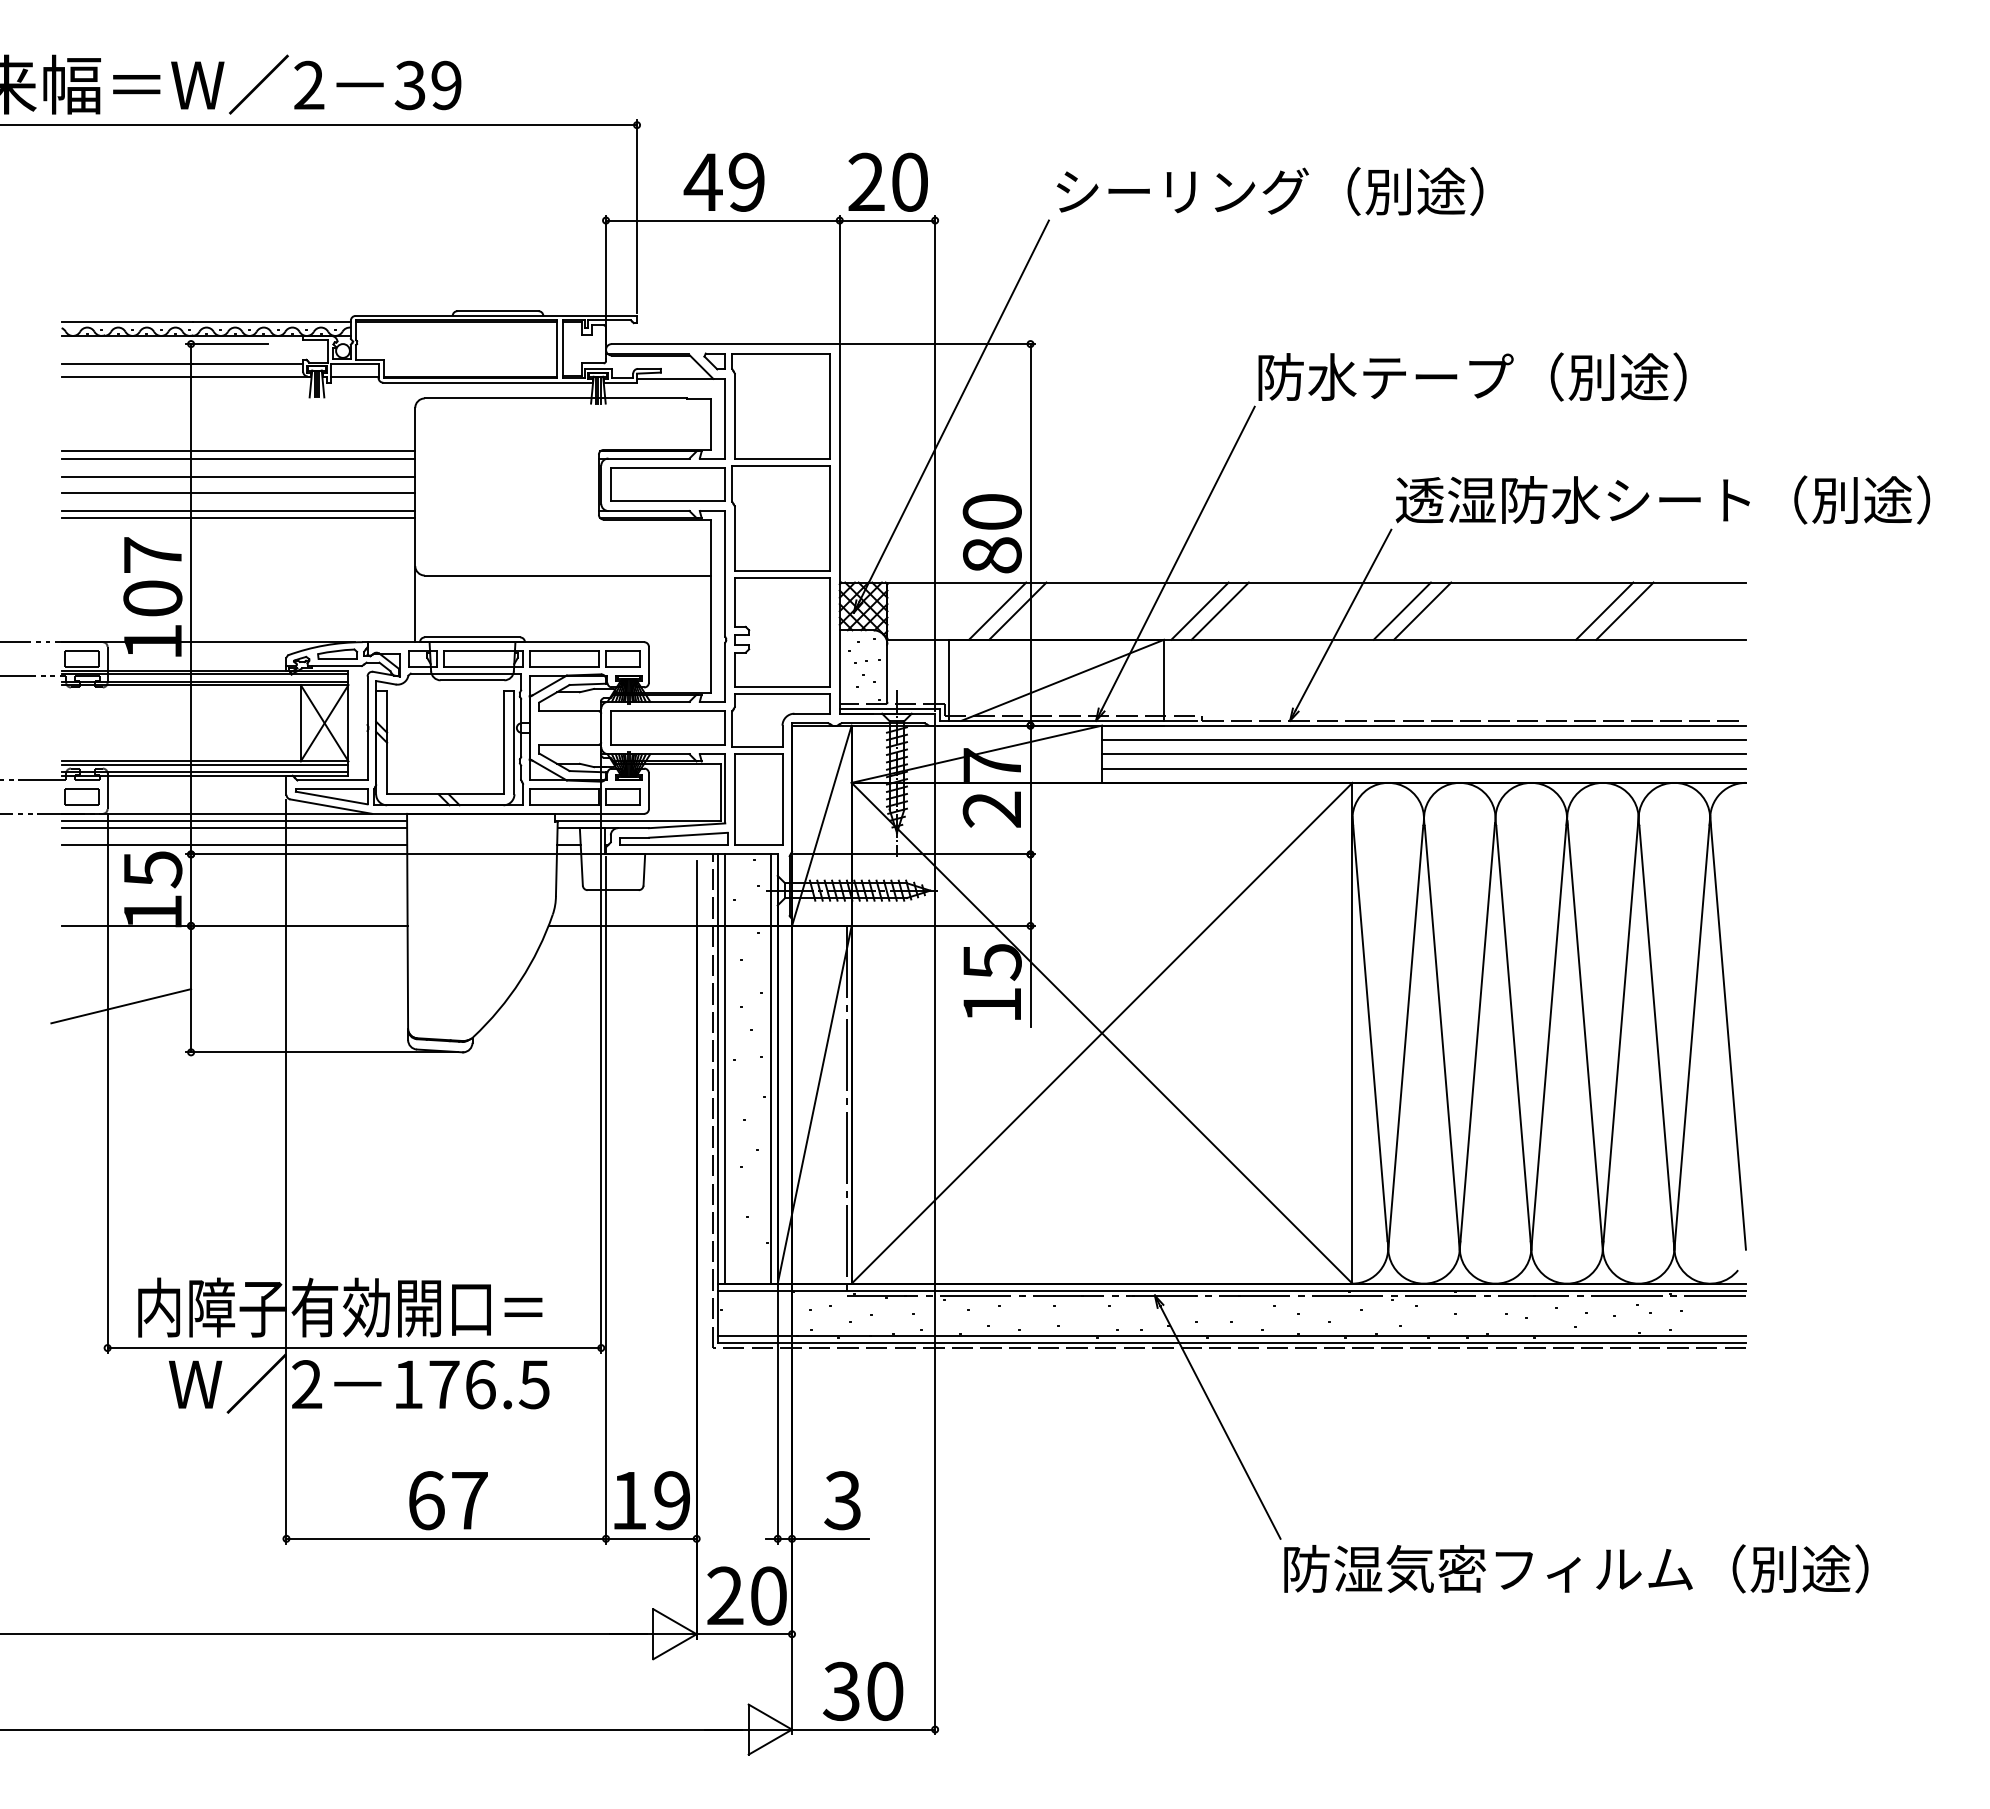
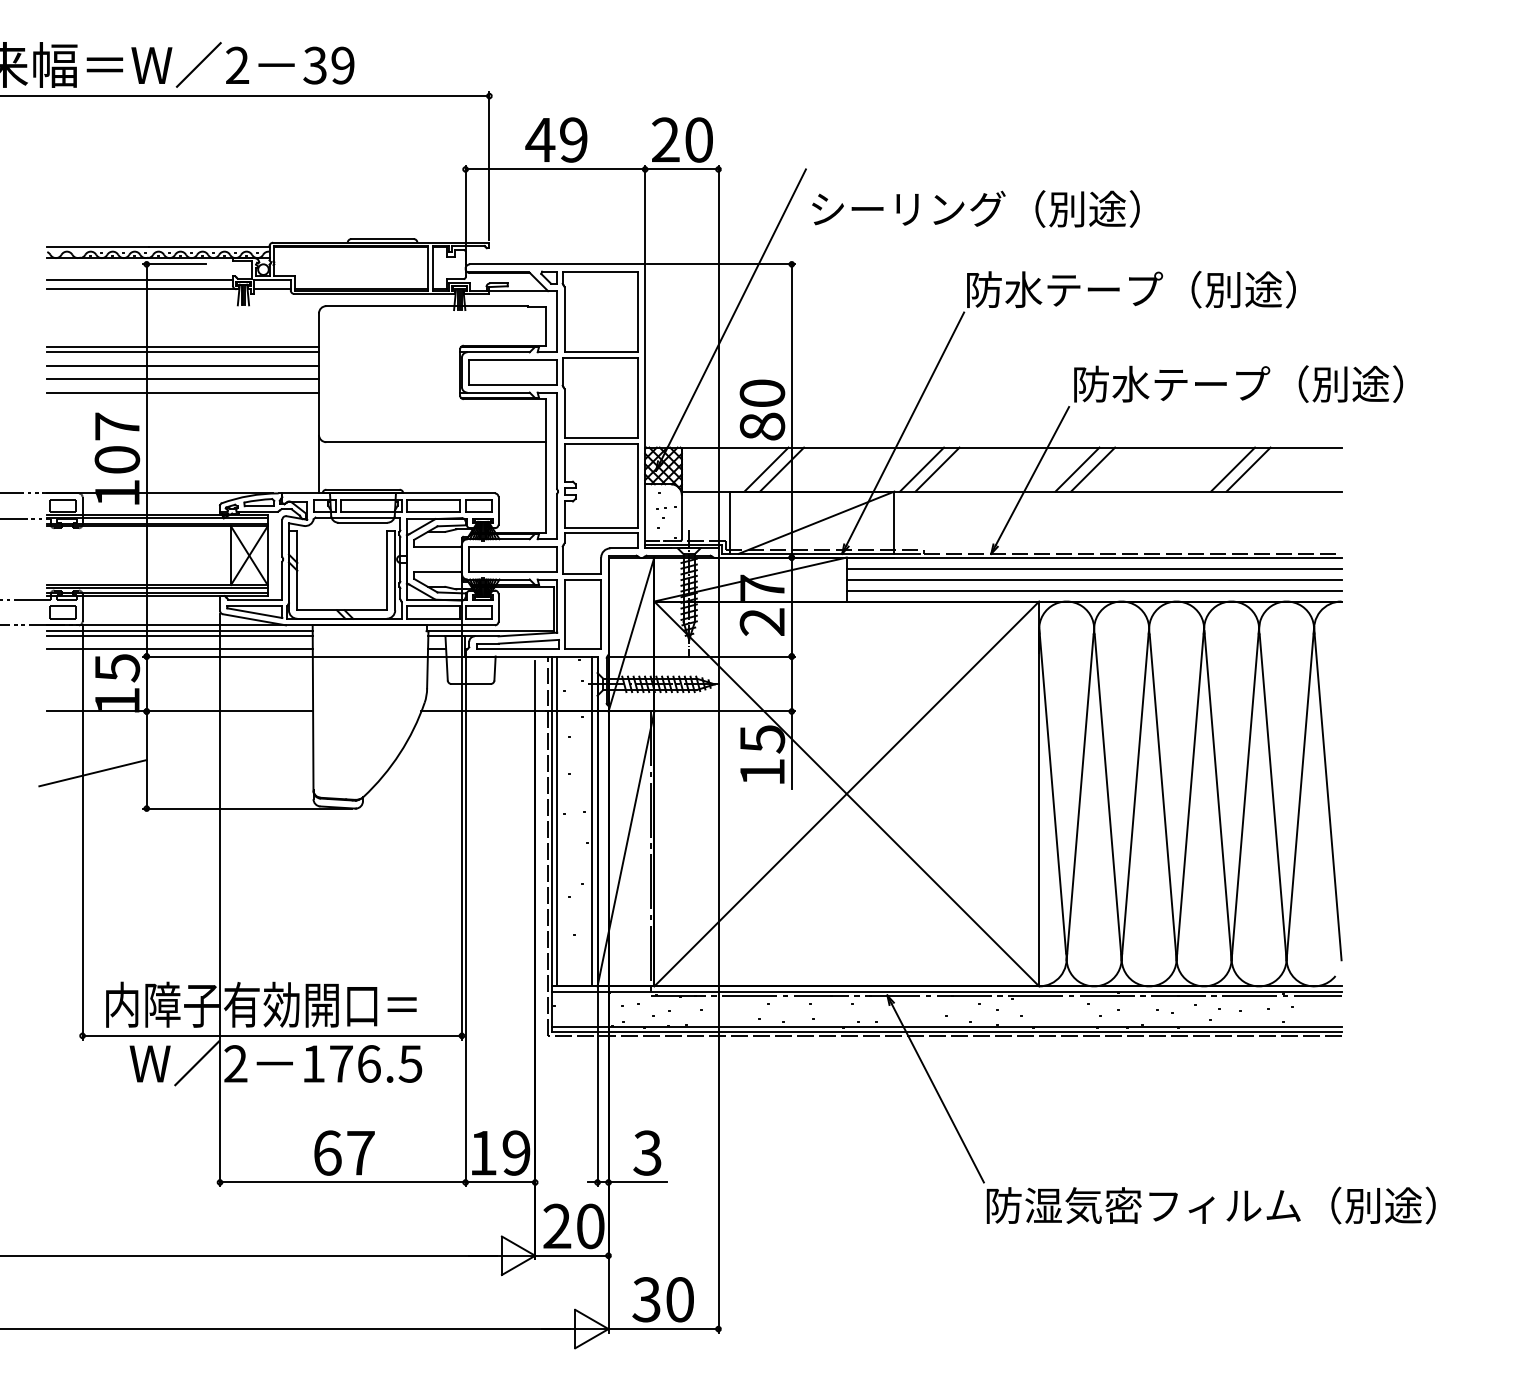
text: (1269, 190) -> (975, 208), moved
text: (1662, 499) -> (1277, 383), 透湿防水シート（別途） -> 防水テープ（別途）
line: (237, 518) -> (182, 398), removed

